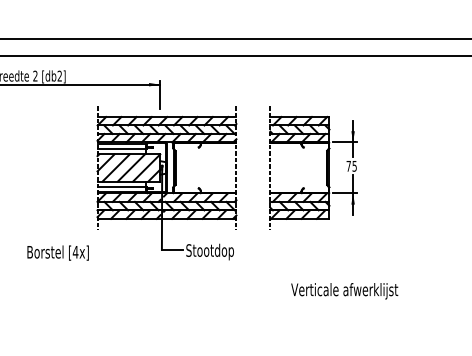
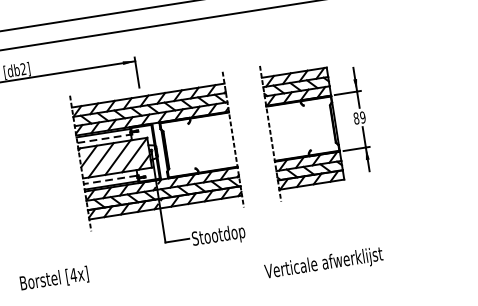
line: (122, 149) -> (104, 138), solid -> dashed
text: (351, 165) -> (359, 117), 75 -> 89
line: (121, 186) -> (110, 179), solid -> dashed
text: (57, 252) -> (53, 278), moved
text: (344, 291) -> (323, 264), moved

